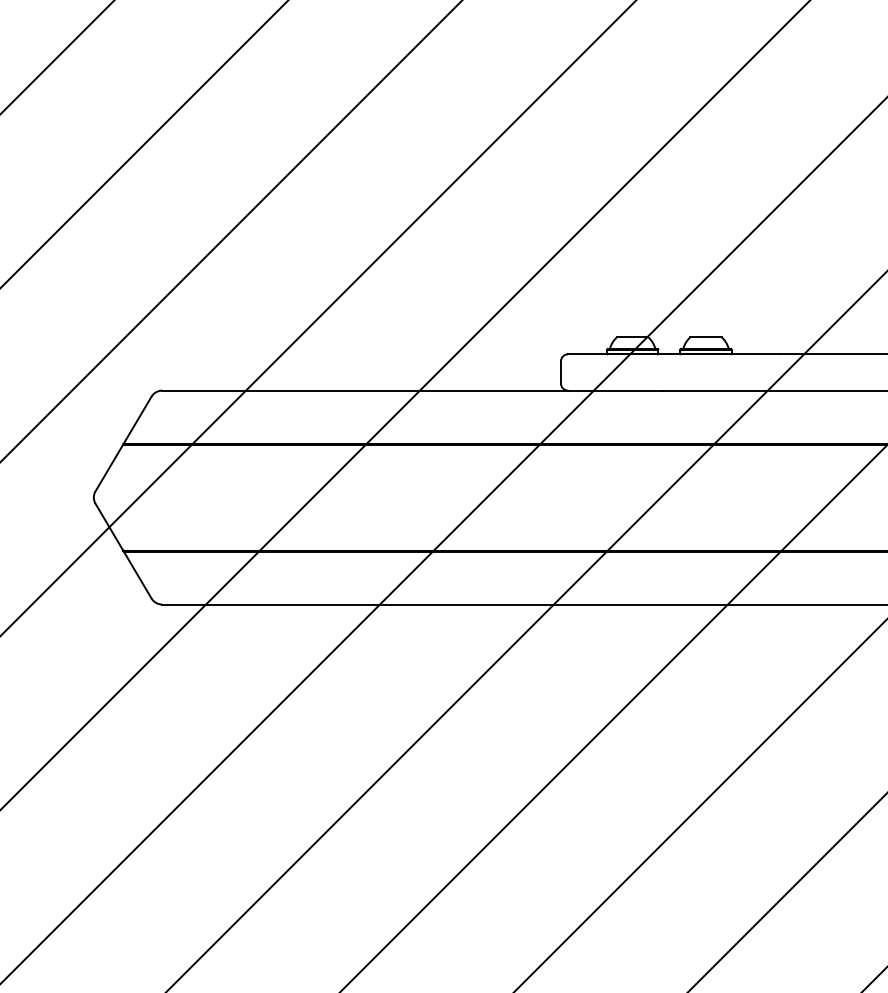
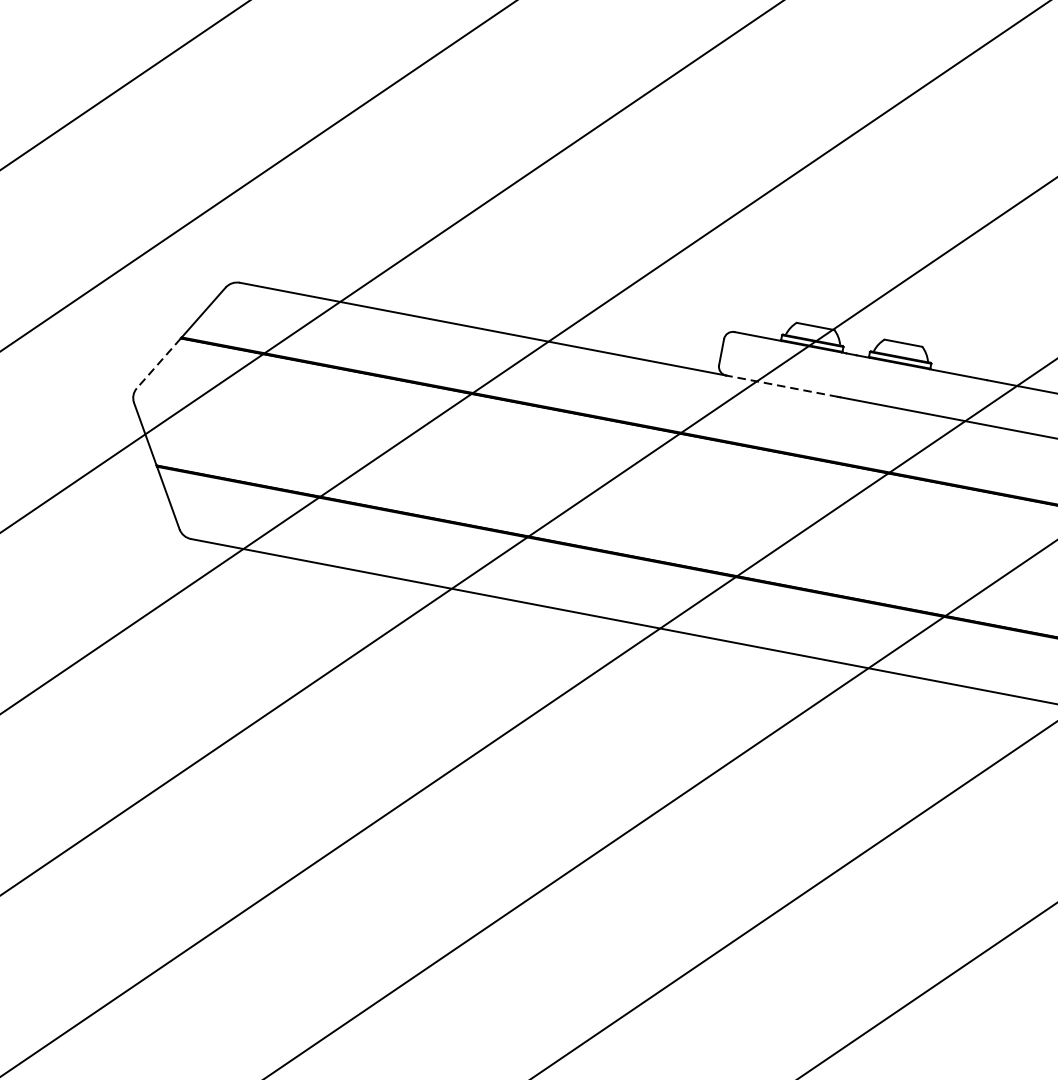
line: (614, 390) -> (781, 385), solid -> dashed
line: (109, 468) -> (158, 364), solid -> dashed

